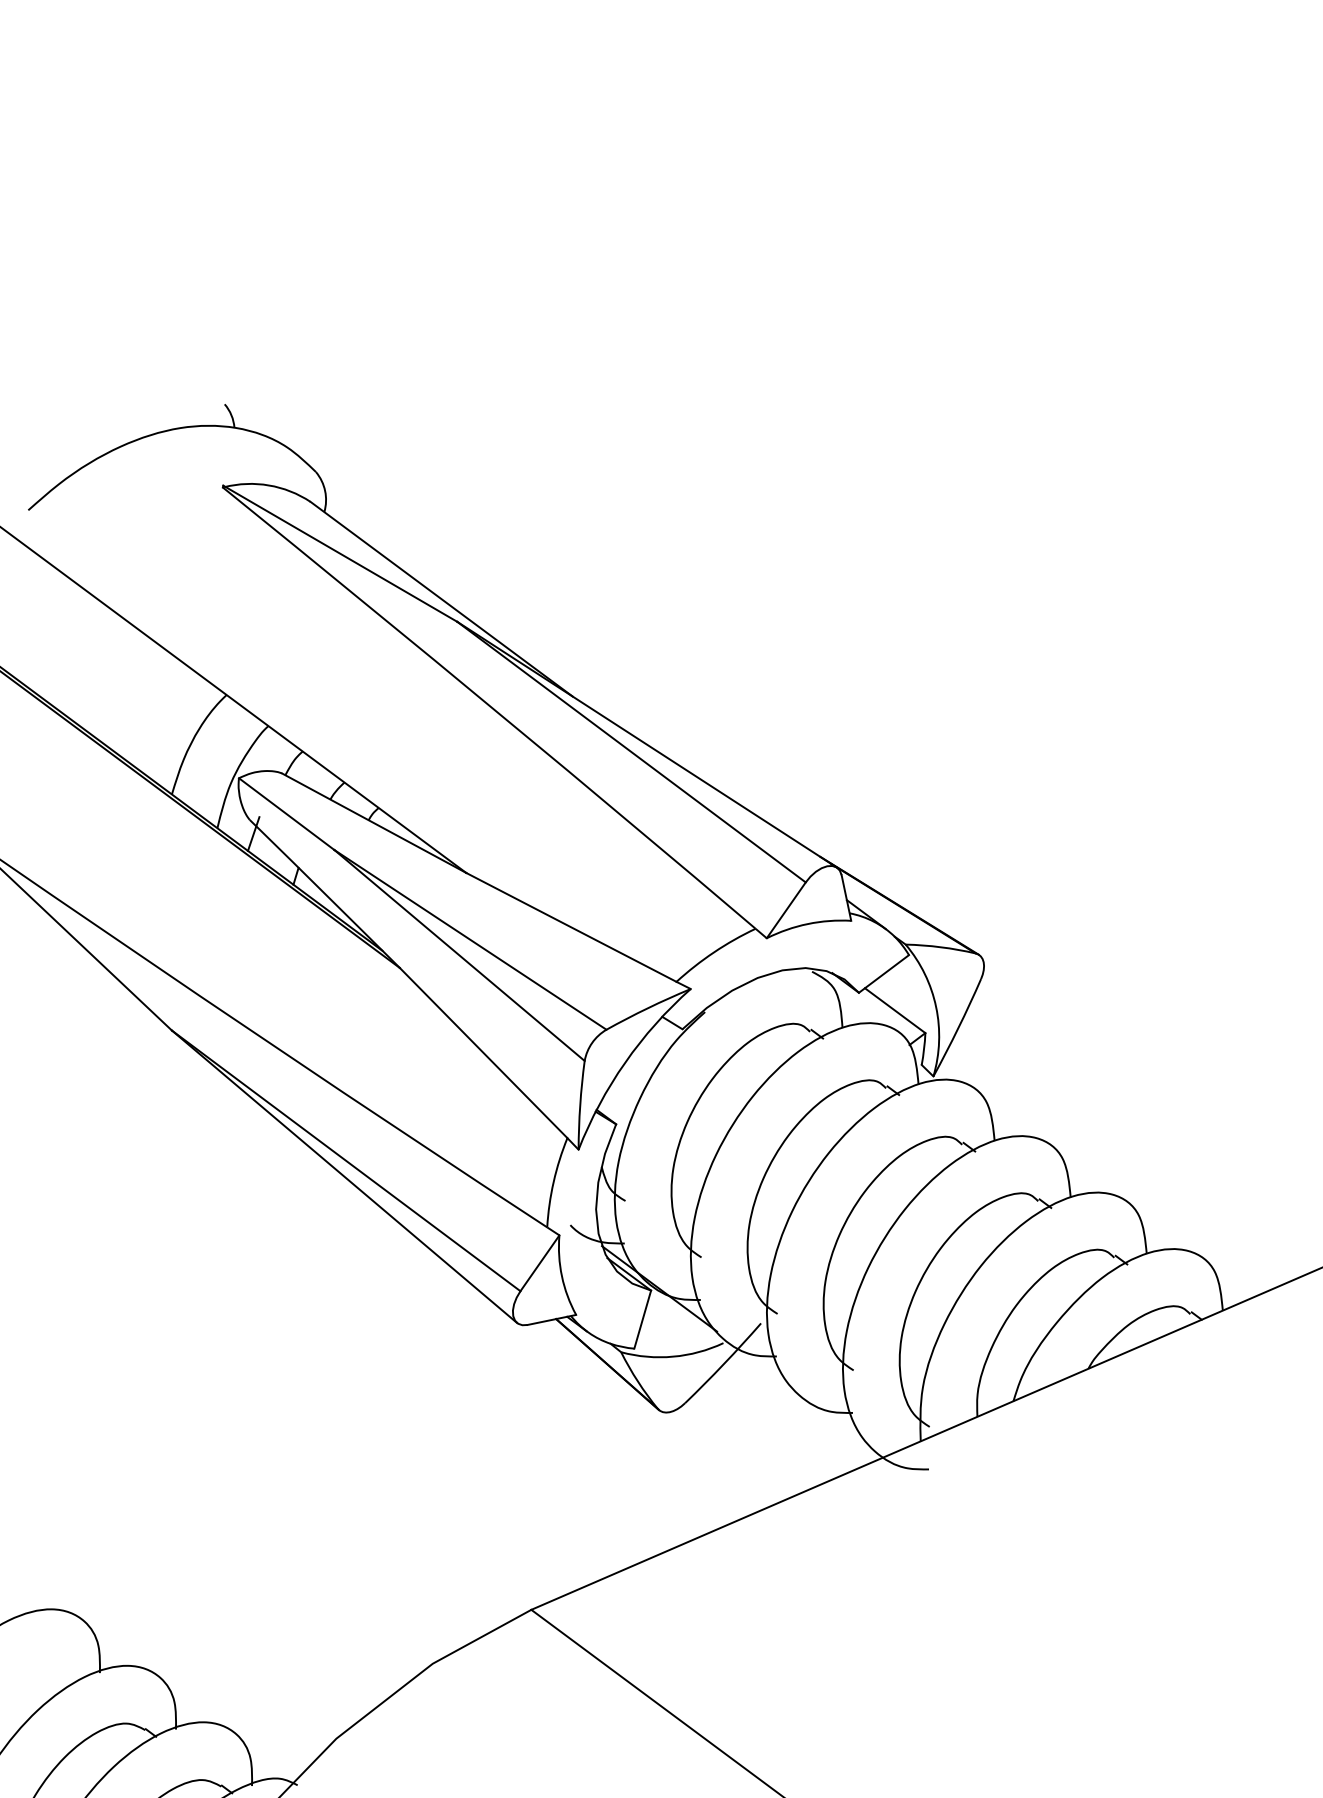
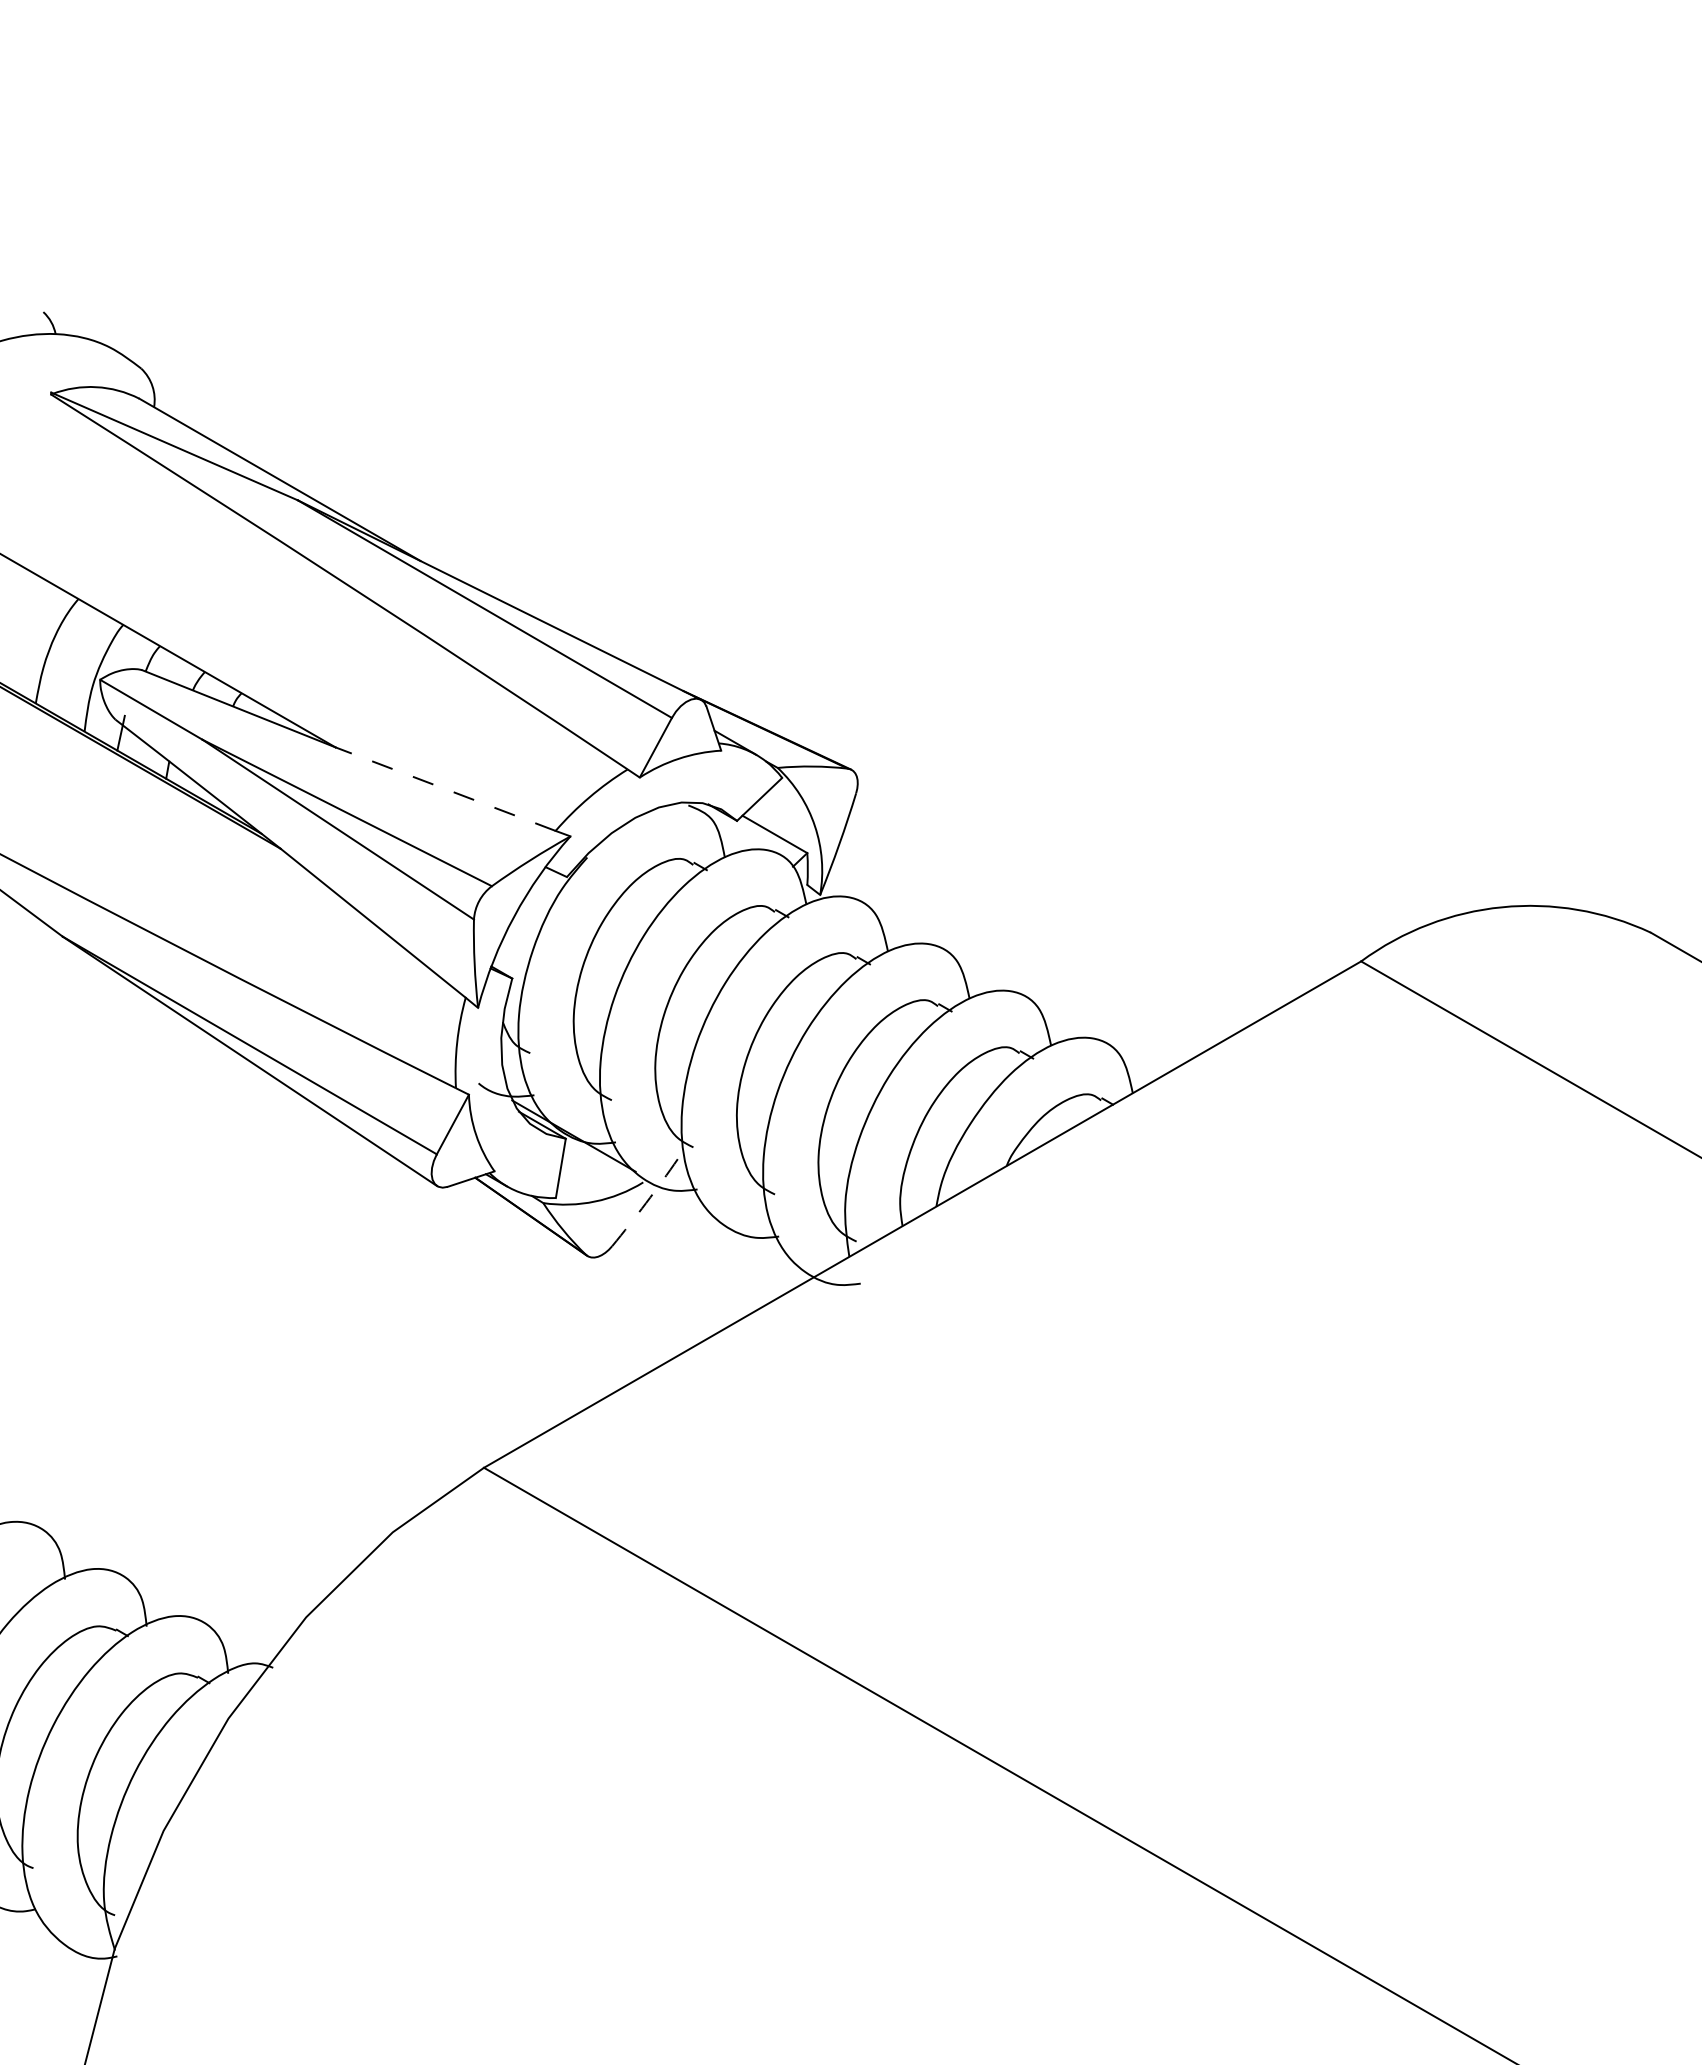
line: (571, 927) -> (445, 789), solid -> dashed
arc: (724, 1364) -> (646, 1203), solid -> dashed

